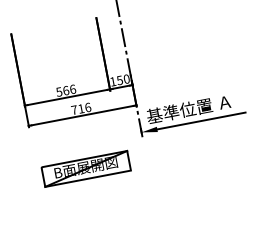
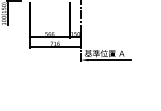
part: (84, 168) -> (51, 71), removed

